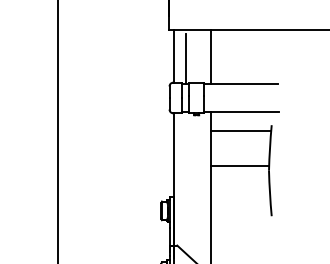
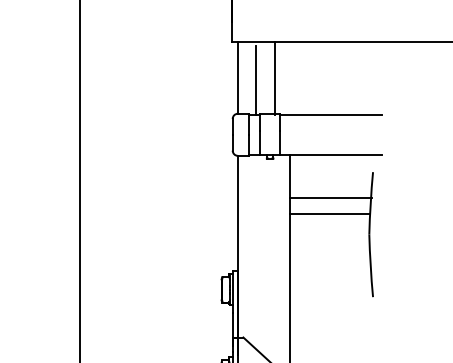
line: (211, 56) -> (275, 78), moved
line: (241, 131) -> (331, 197), moved
line: (240, 165) -> (329, 213), moved

